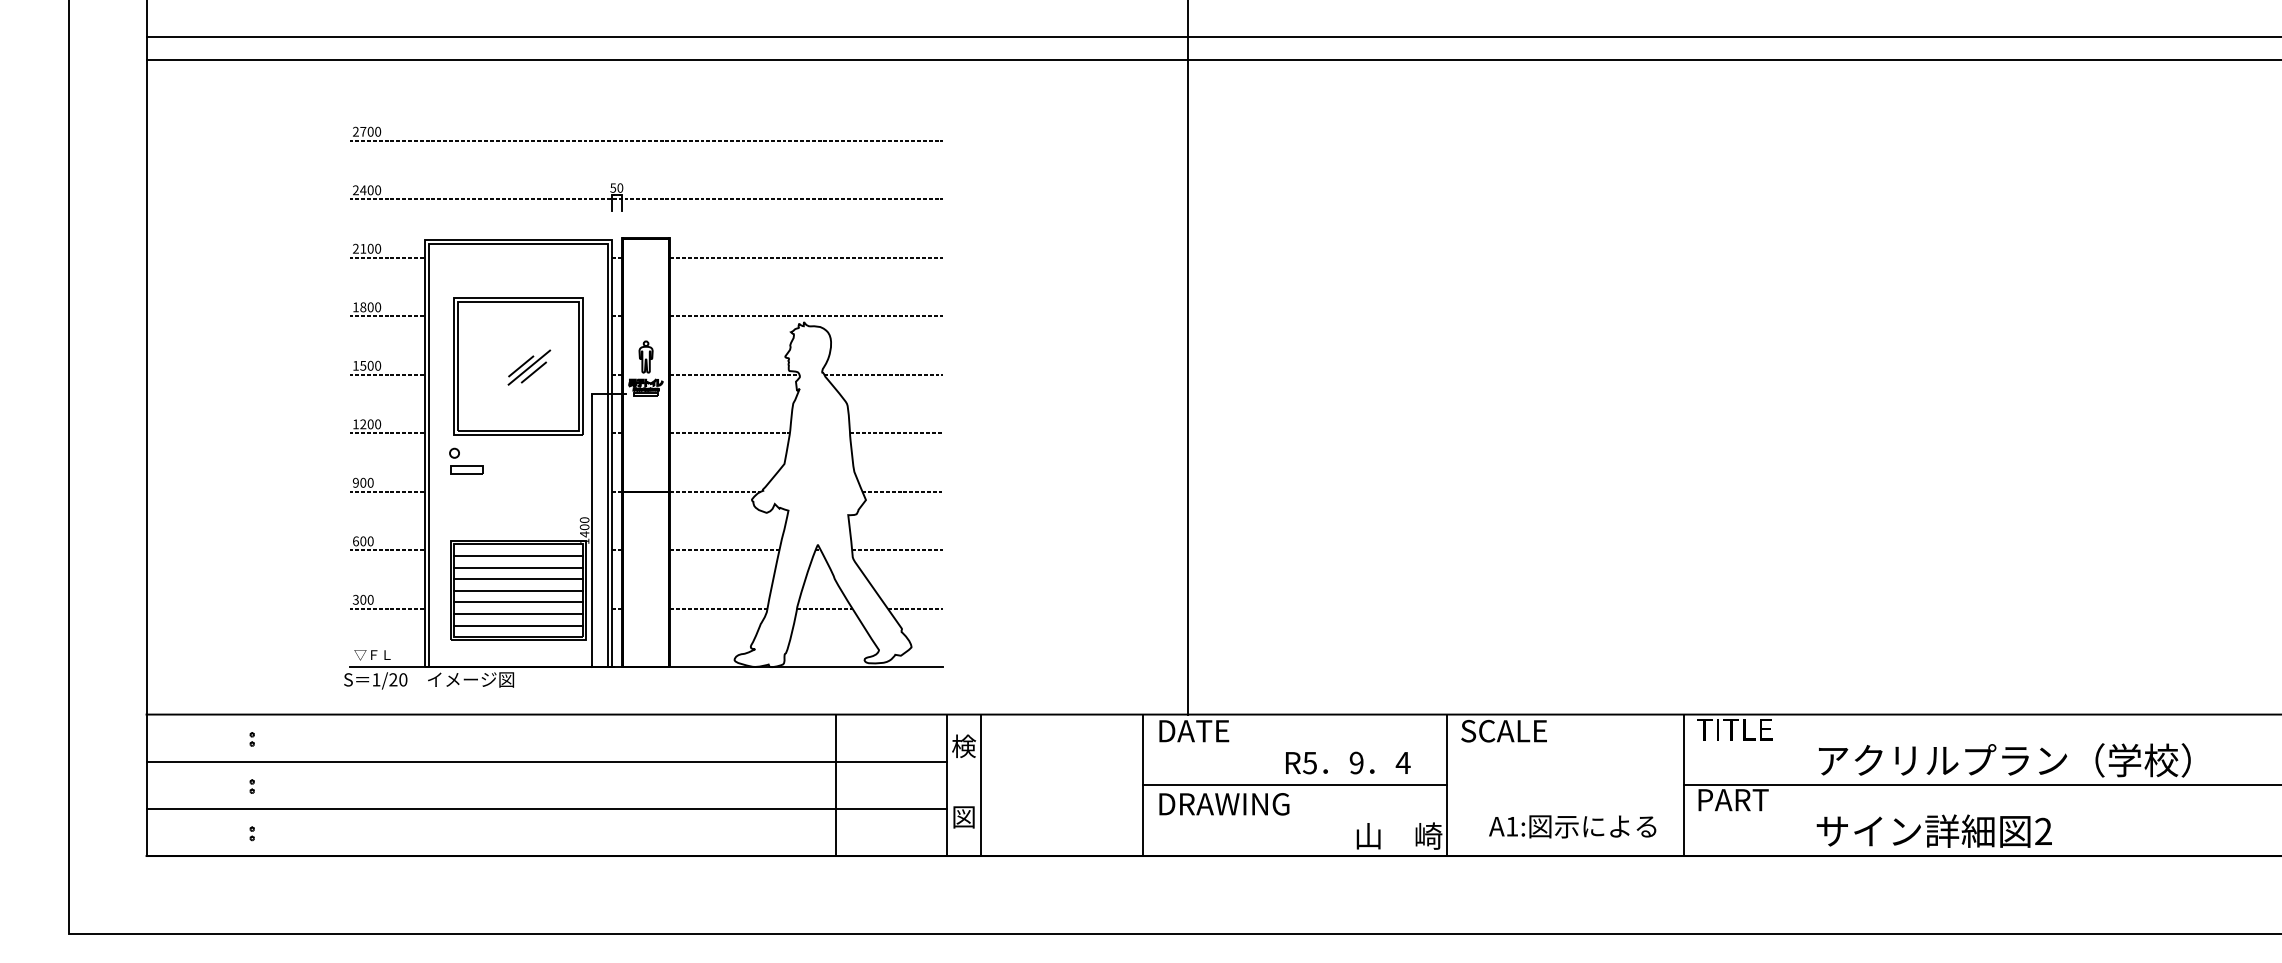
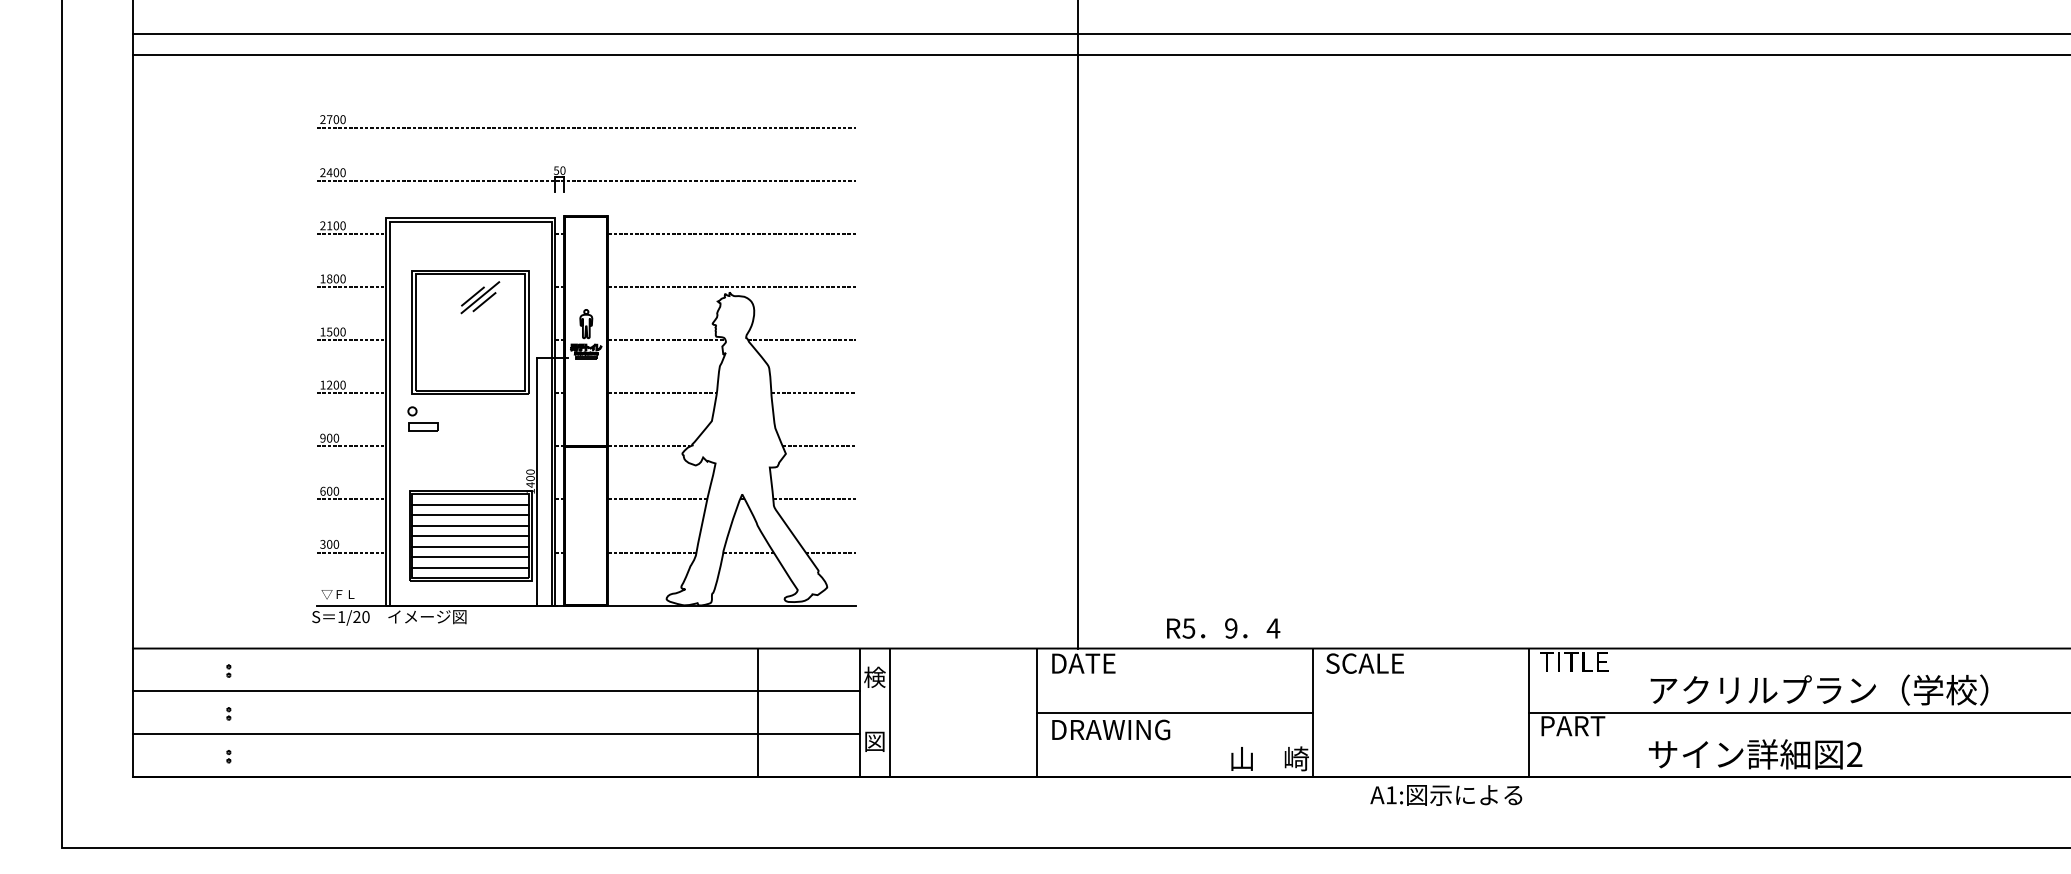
part: (529, 367) -> (480, 297), moved
text: (1348, 763) -> (1223, 628), moved
text: (1572, 826) -> (1446, 795), moved

